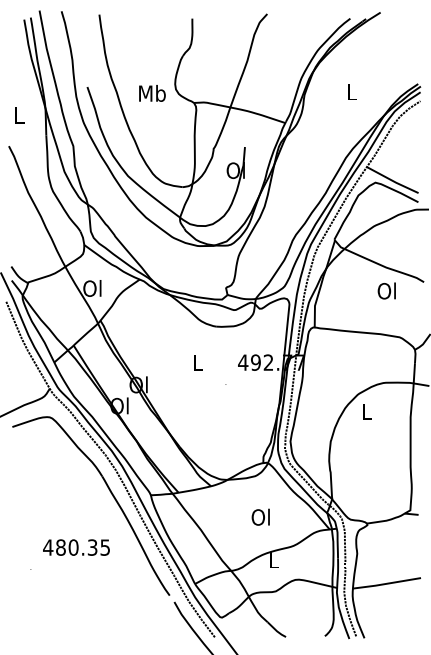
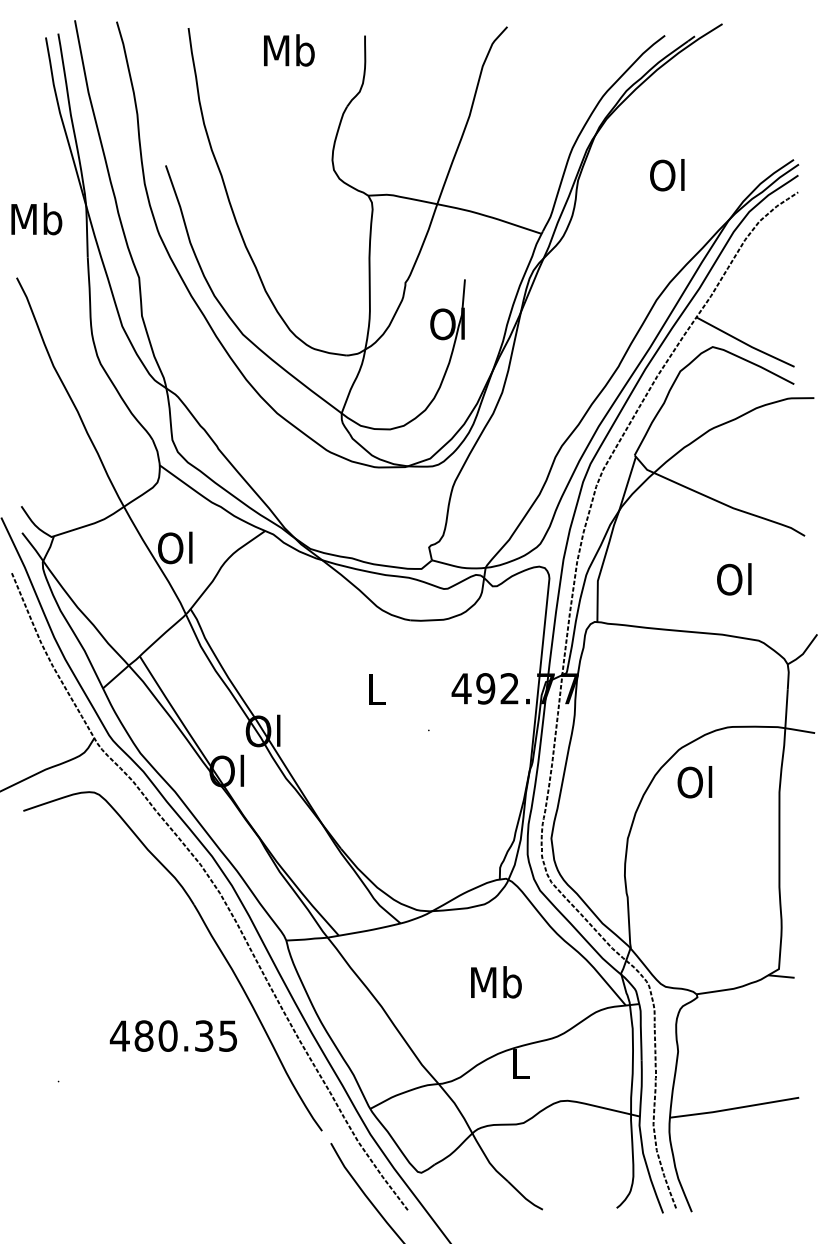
text: (351, 91) -> (667, 173), L -> Ol
text: (152, 93) -> (289, 50), moved
text: (19, 114) -> (36, 217), L -> Mb
text: (386, 290) -> (733, 578), moved
text: (366, 411) -> (695, 781), L -> Ol
text: (261, 516) -> (496, 980), Ol -> Mb
text: (76, 547) -> (173, 1035), moved

